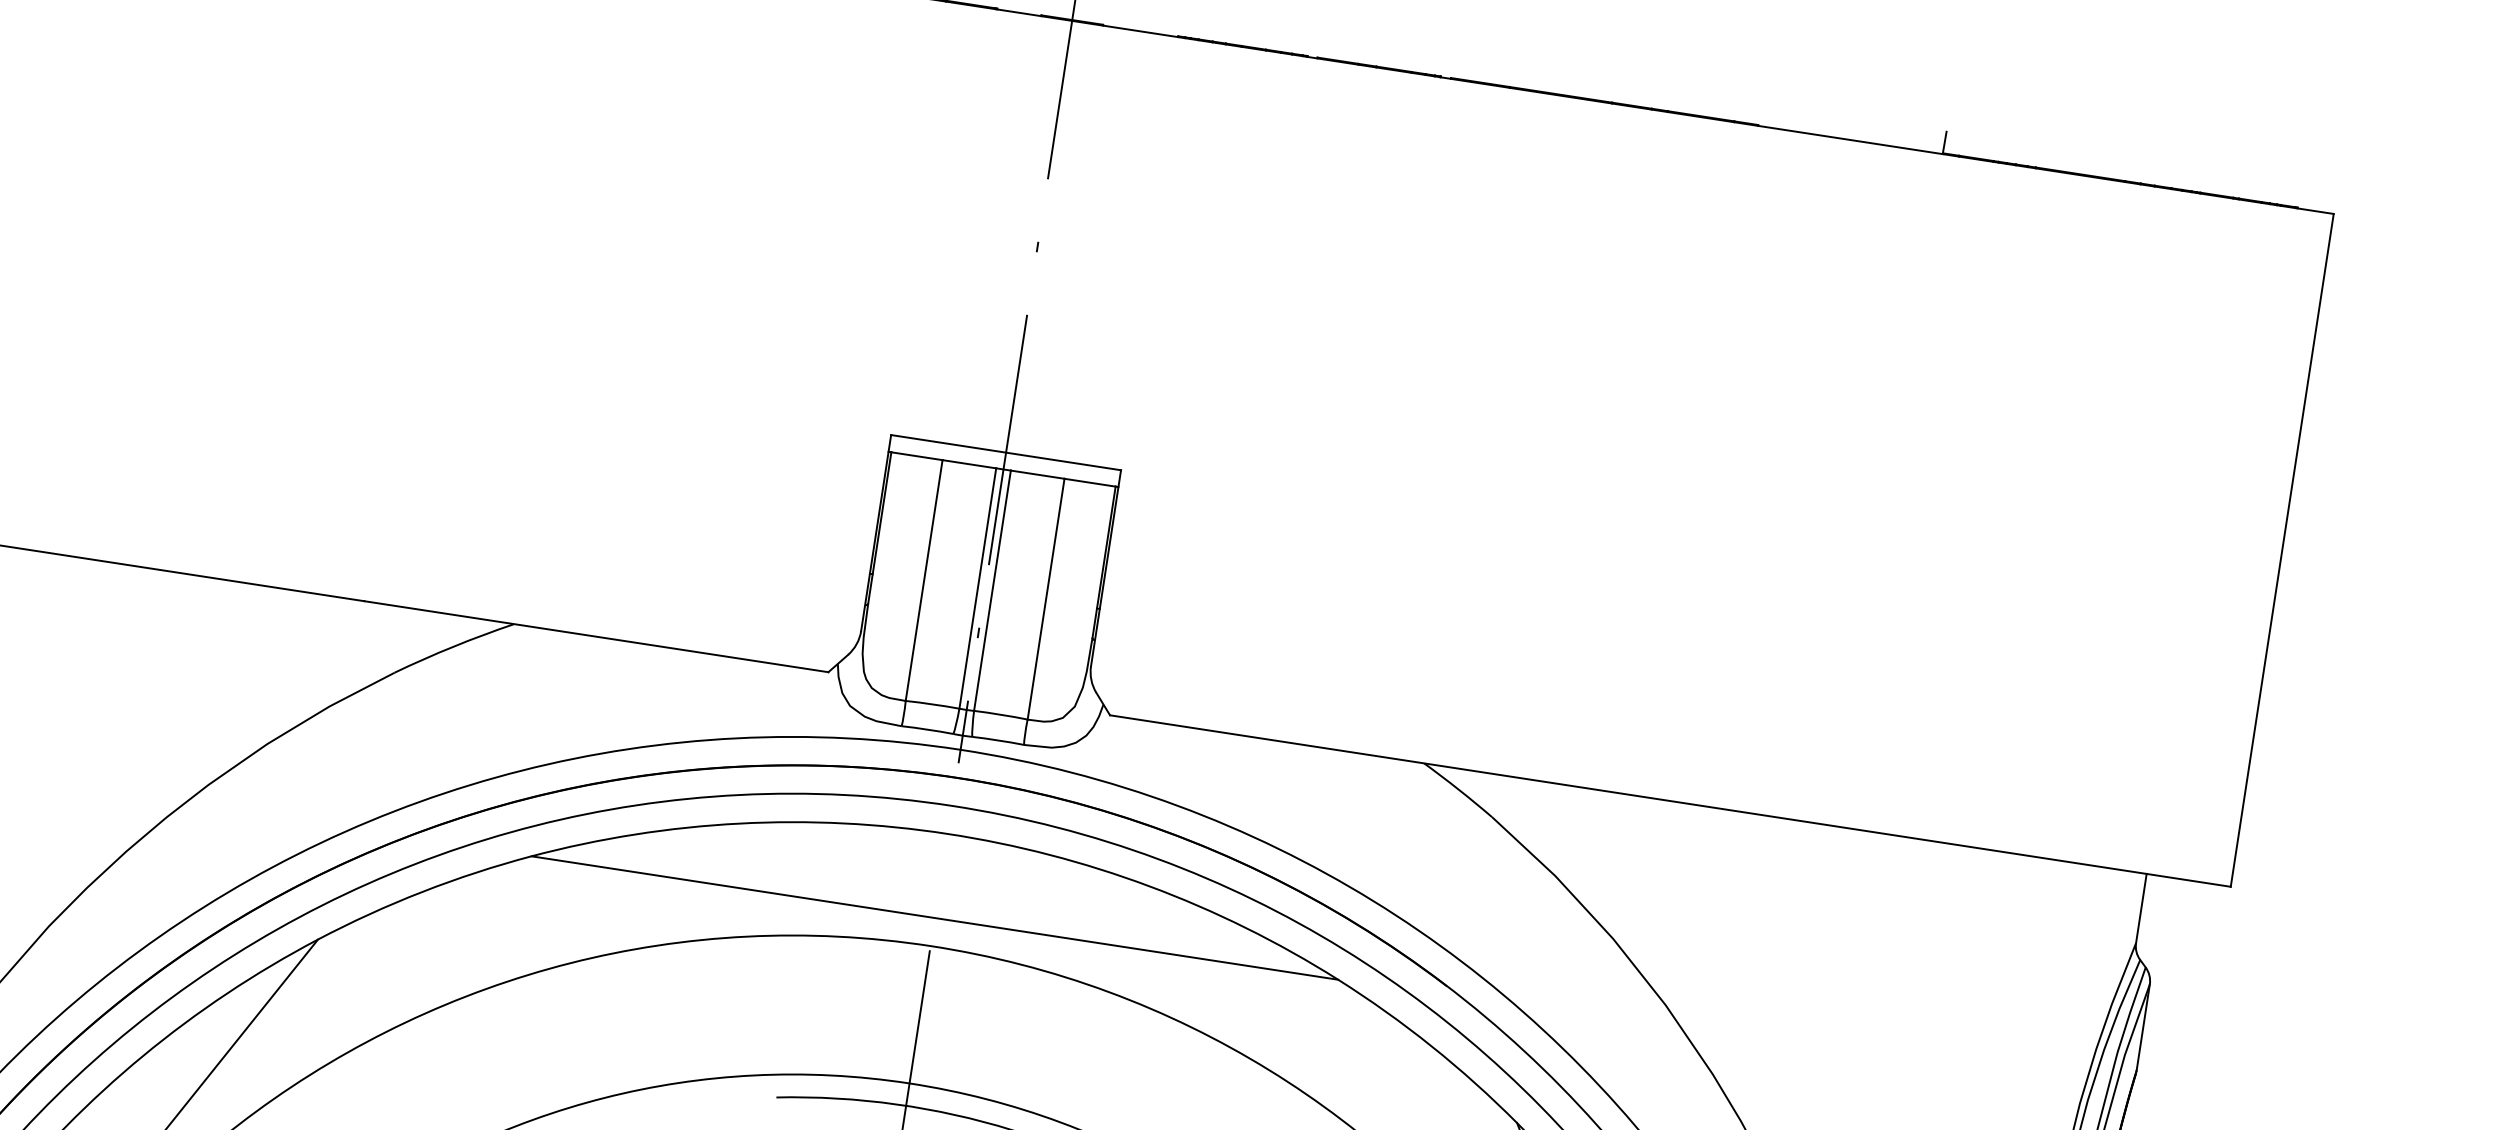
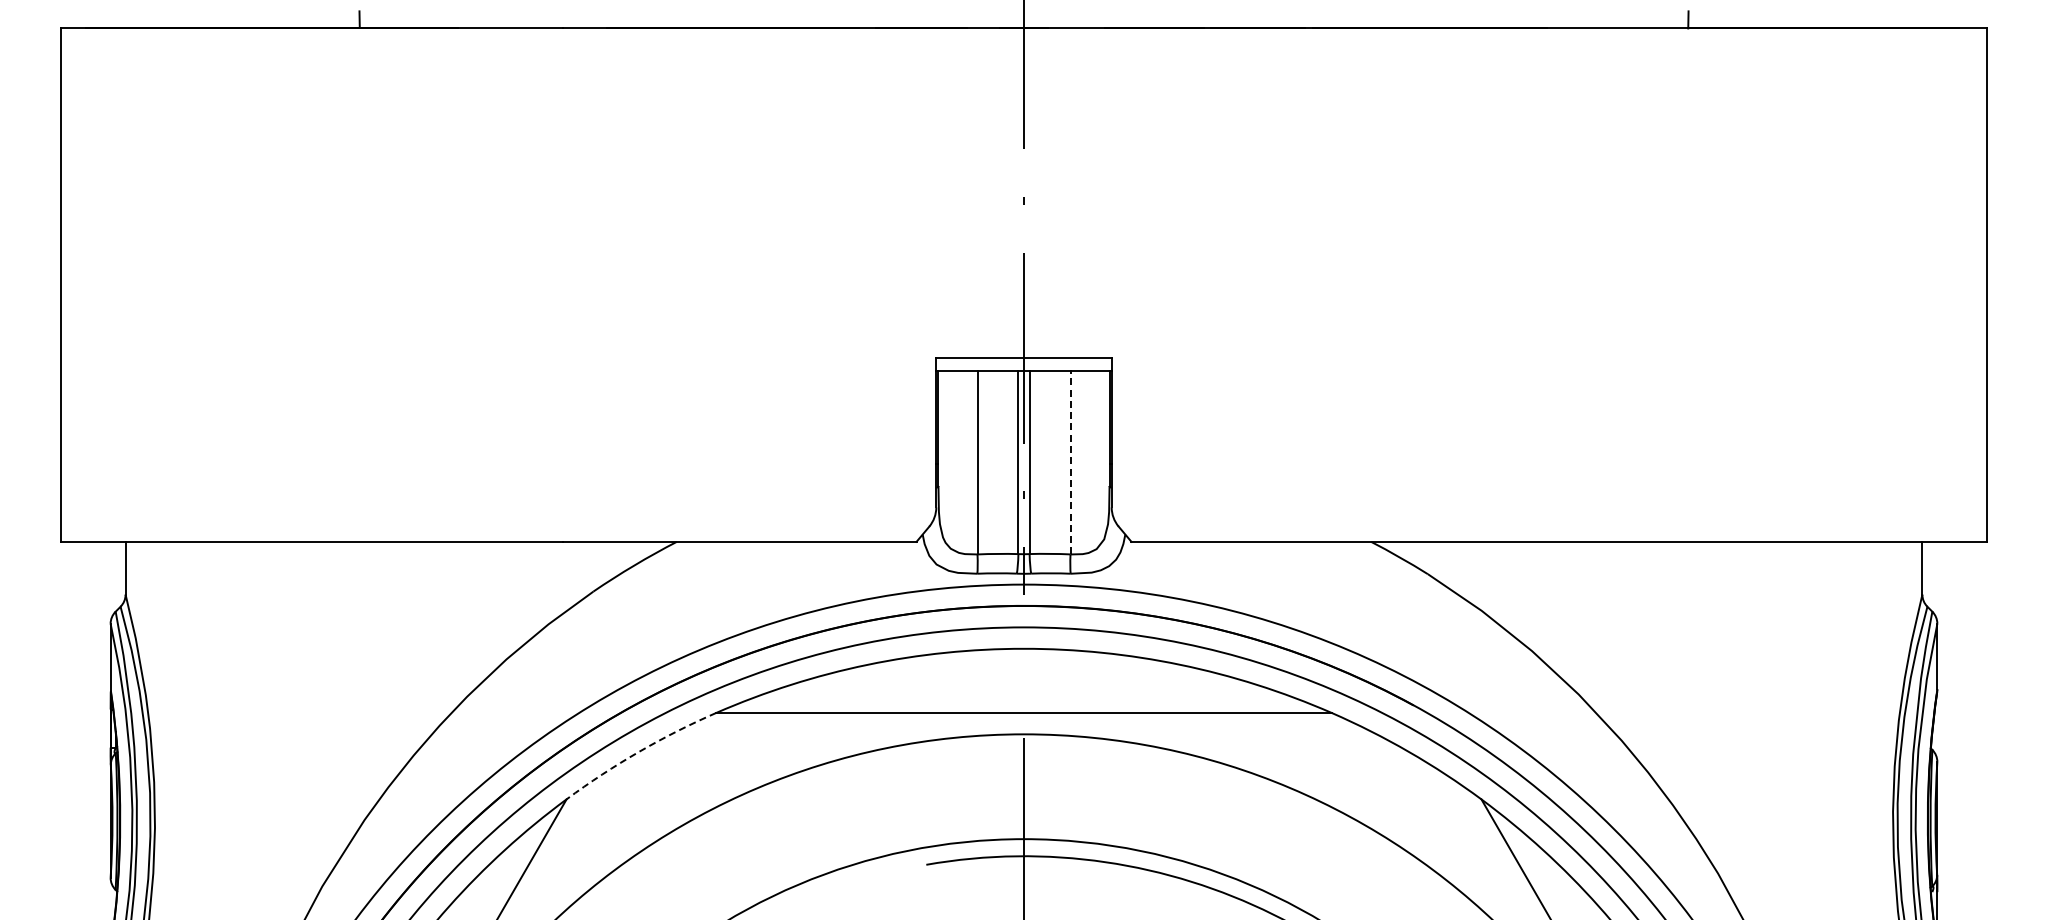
line: (1046, 599) -> (1070, 462), solid -> dashed
arc: (421, 891) -> (638, 751), solid -> dashed

